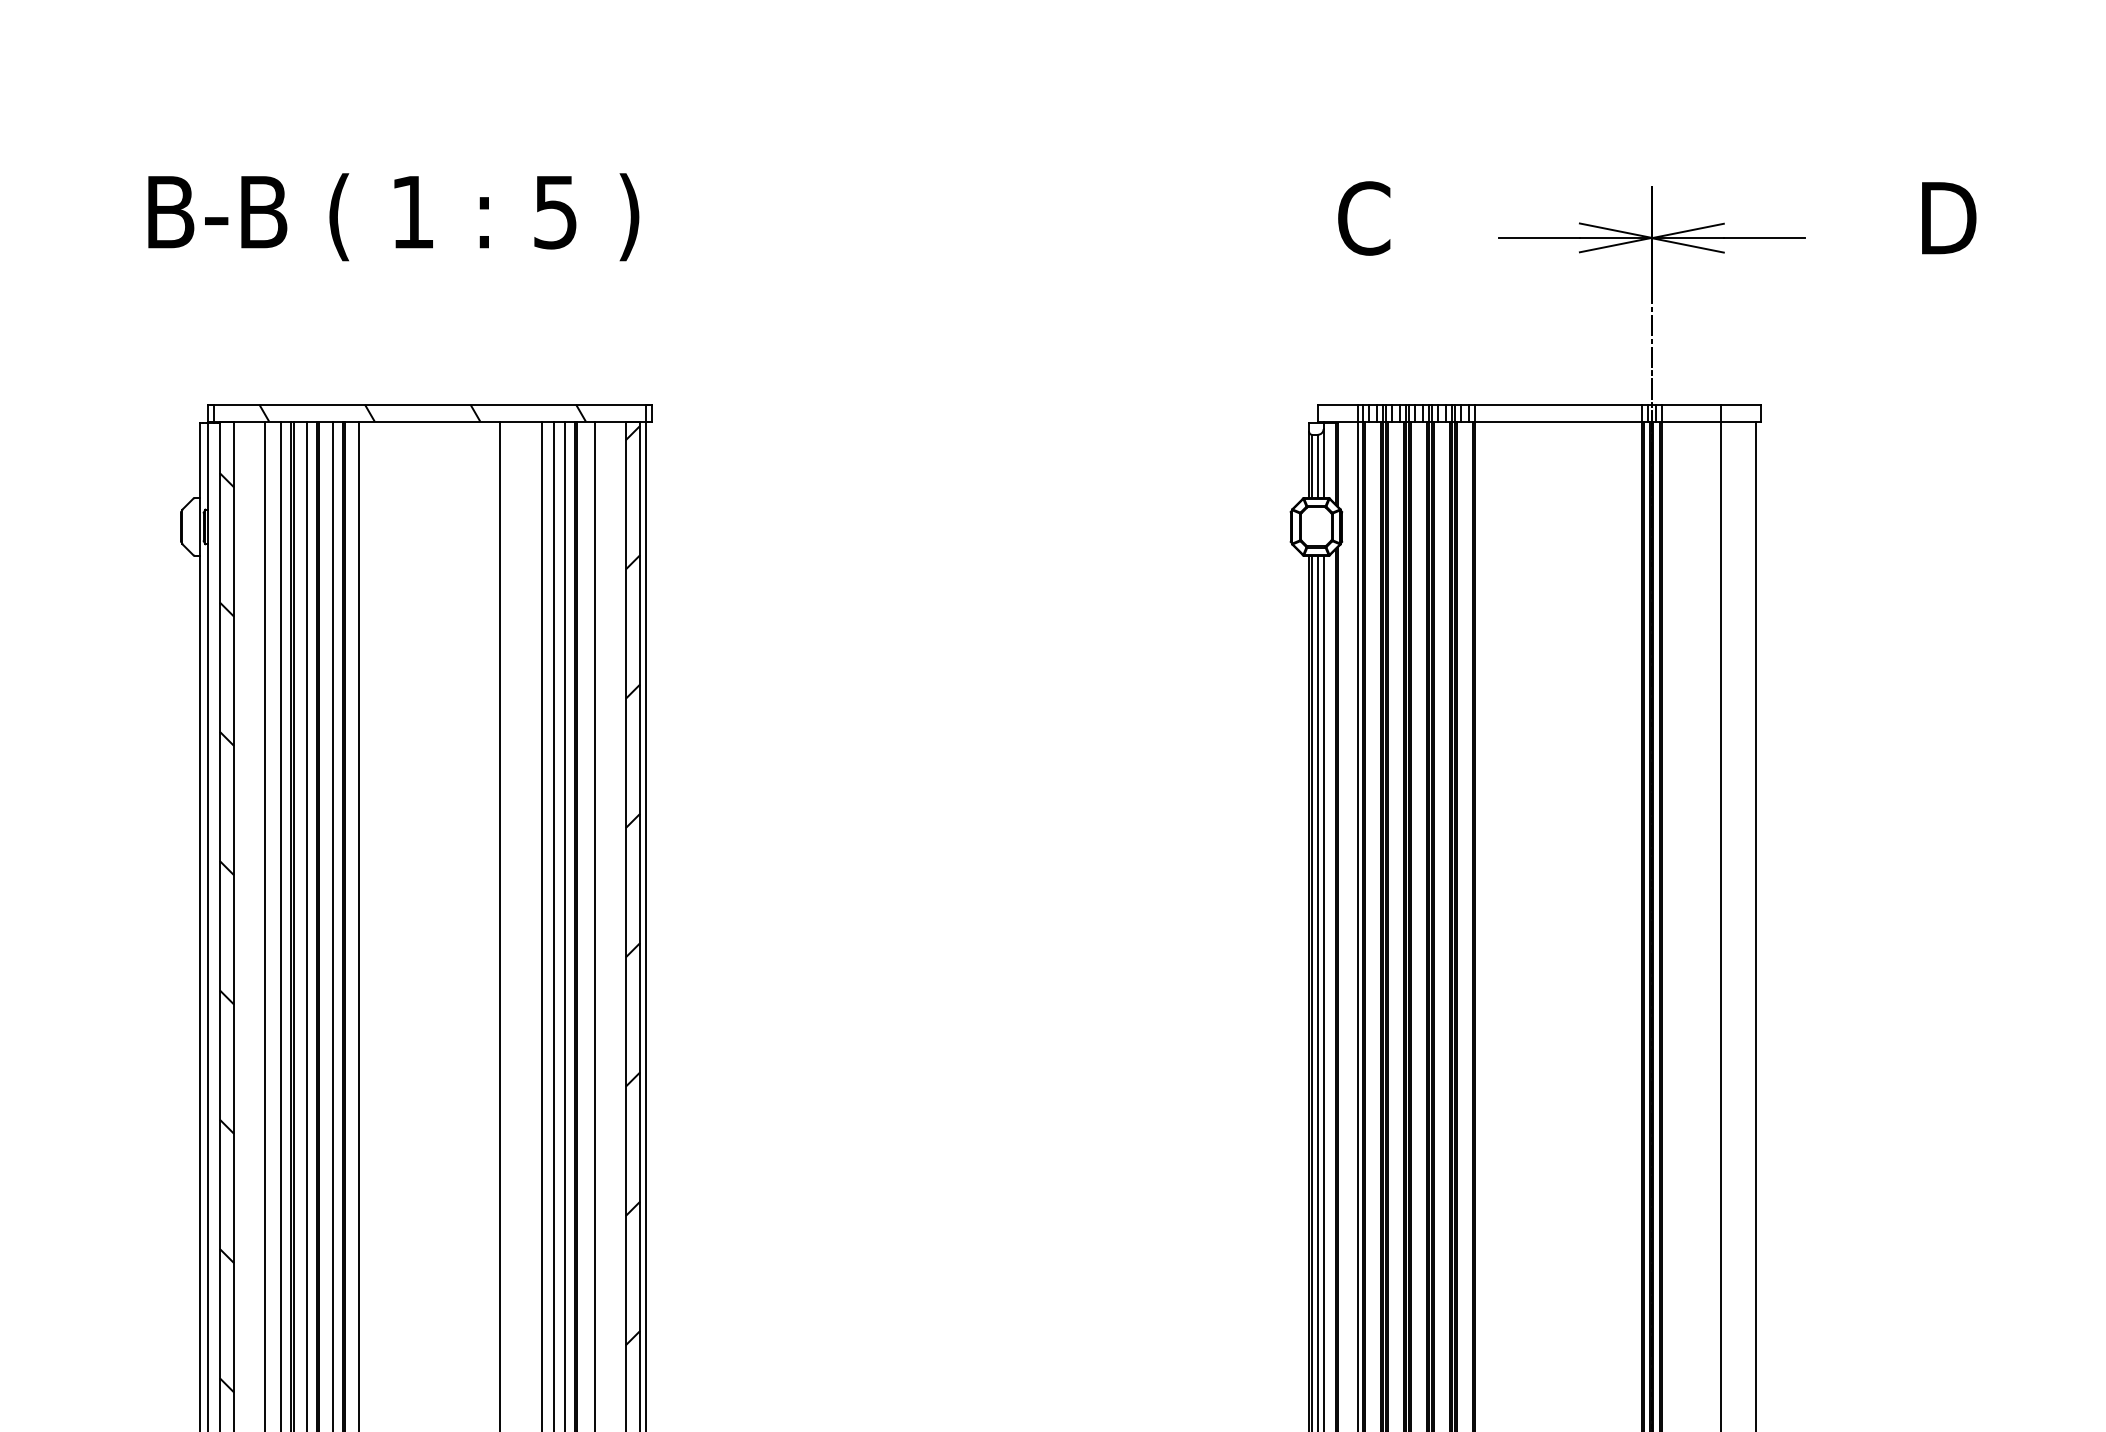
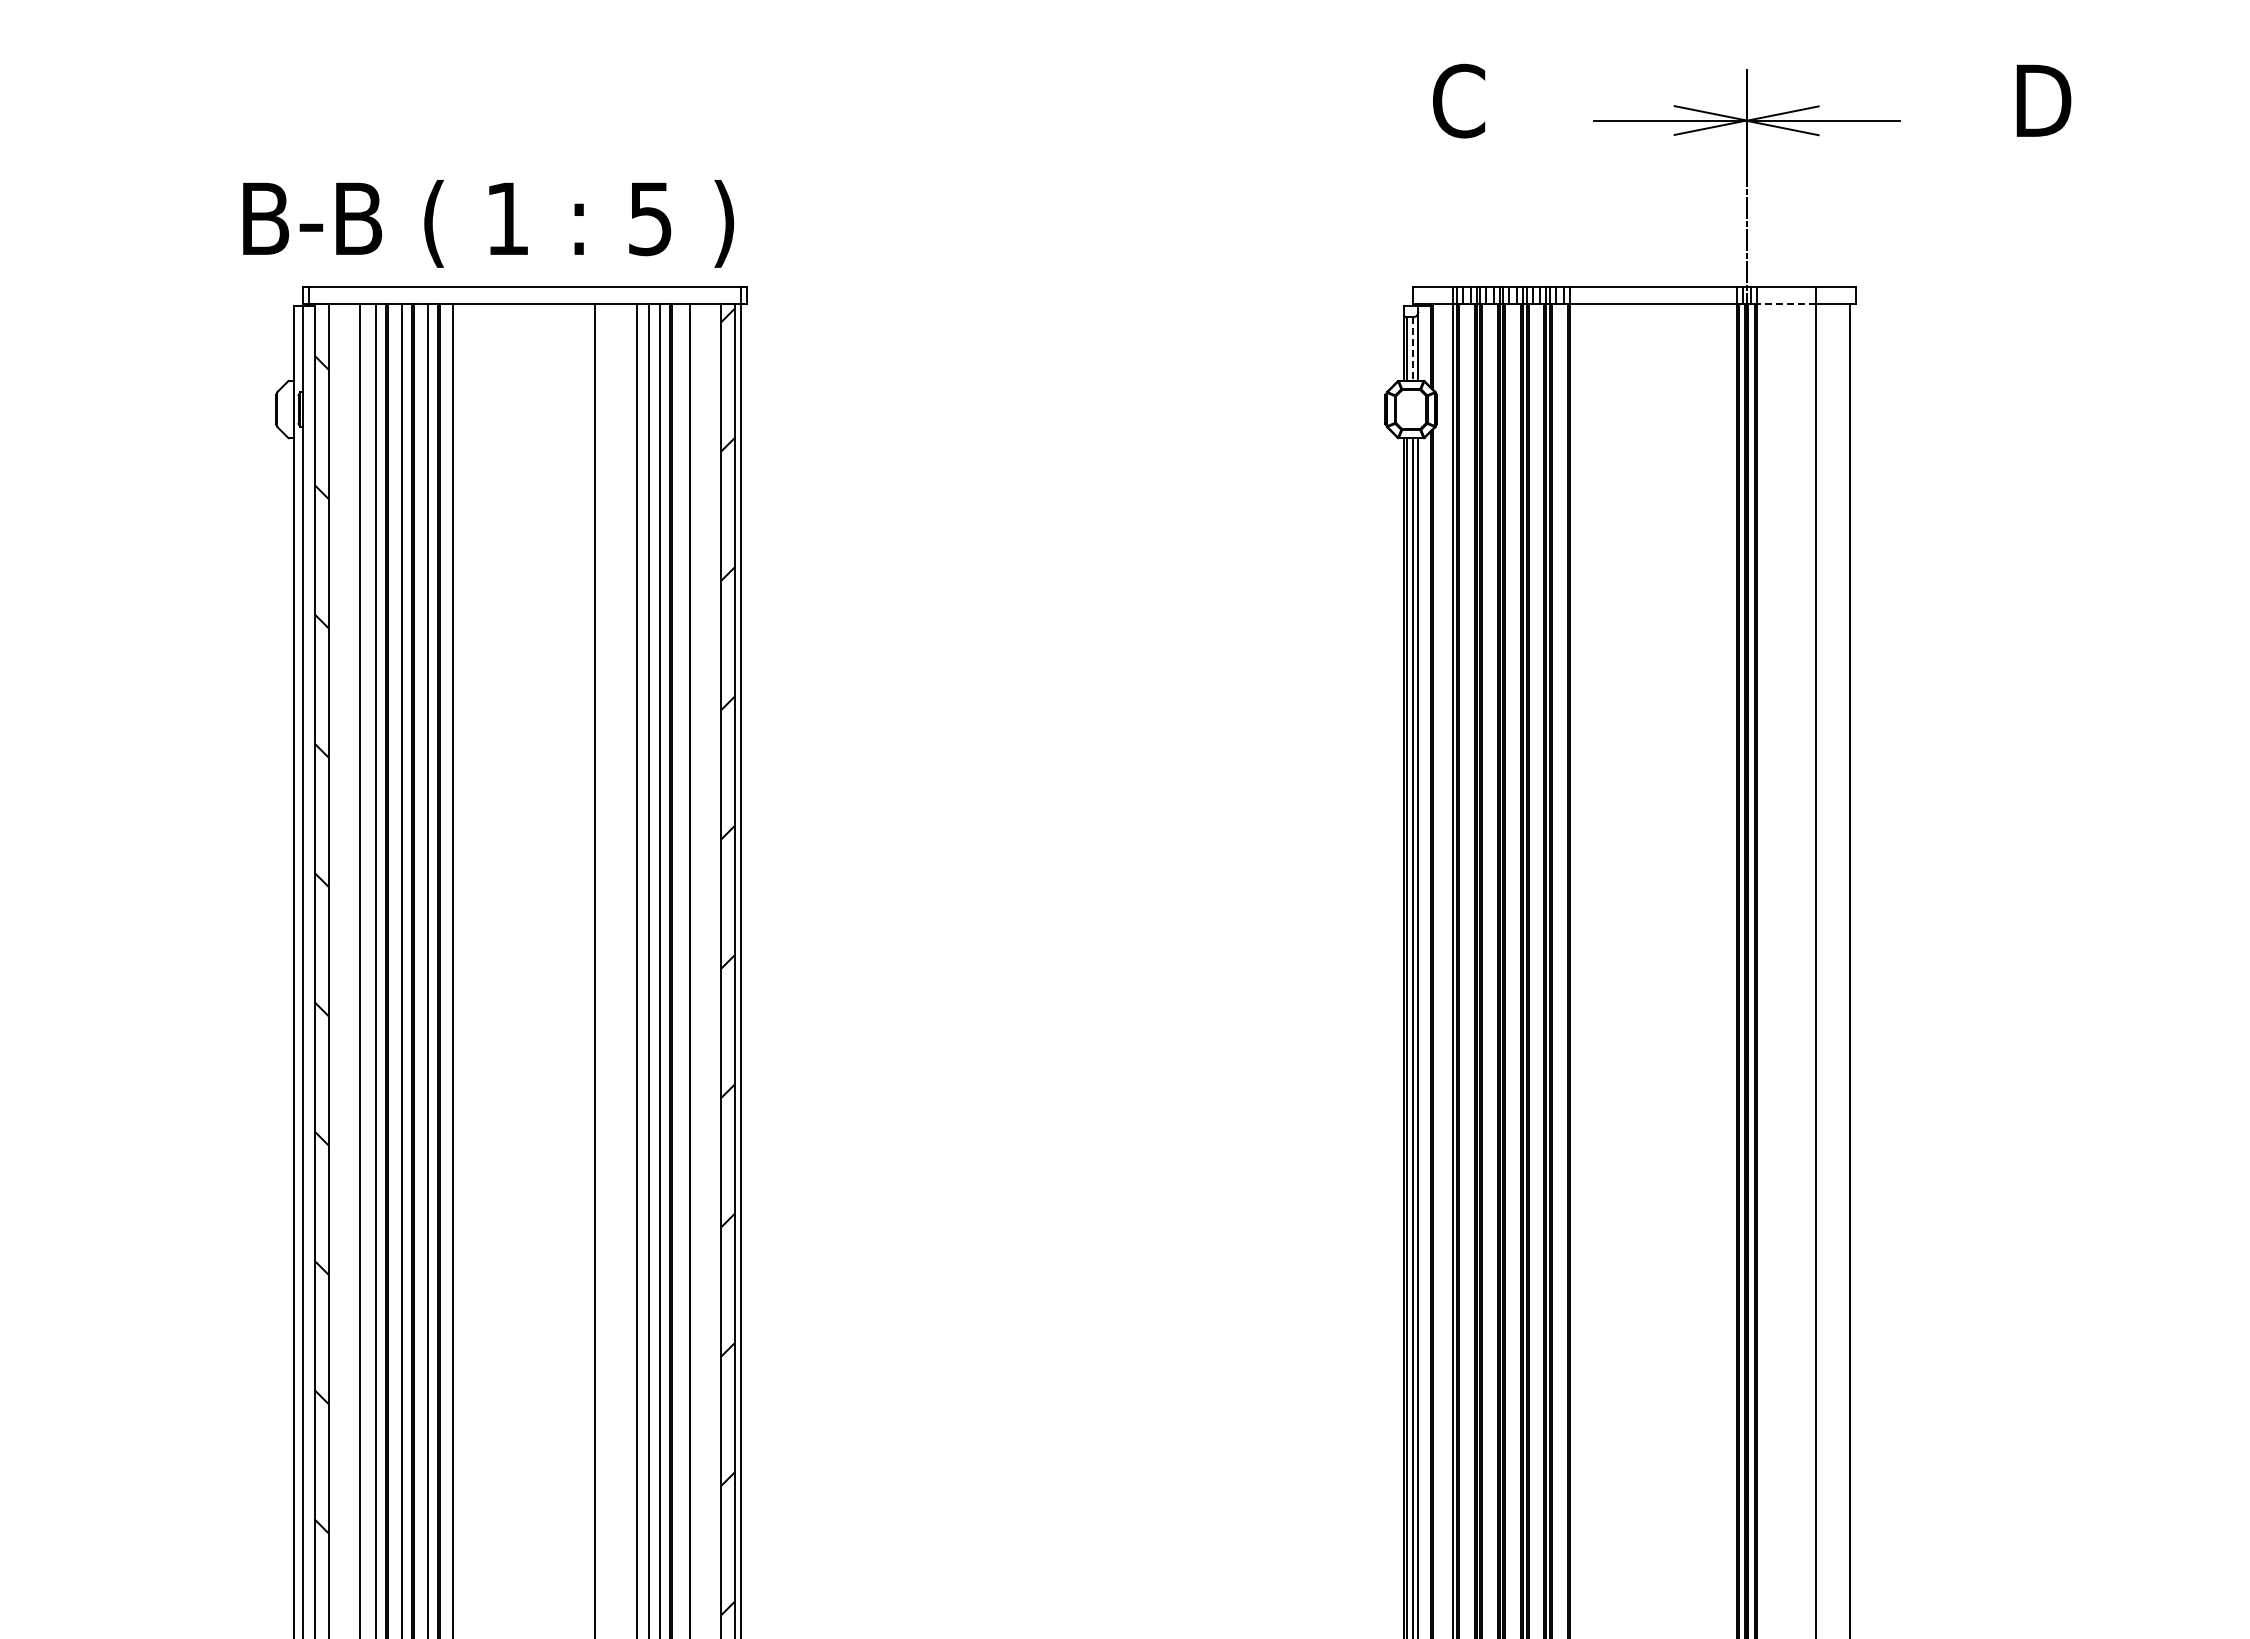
text: (393, 216) -> (488, 223), moved
hatch: (422, 412) -> (517, 295), removed
line: (1691, 421) -> (1786, 304), solid -> dashed
line: (1317, 466) -> (1412, 349), solid -> dashed

